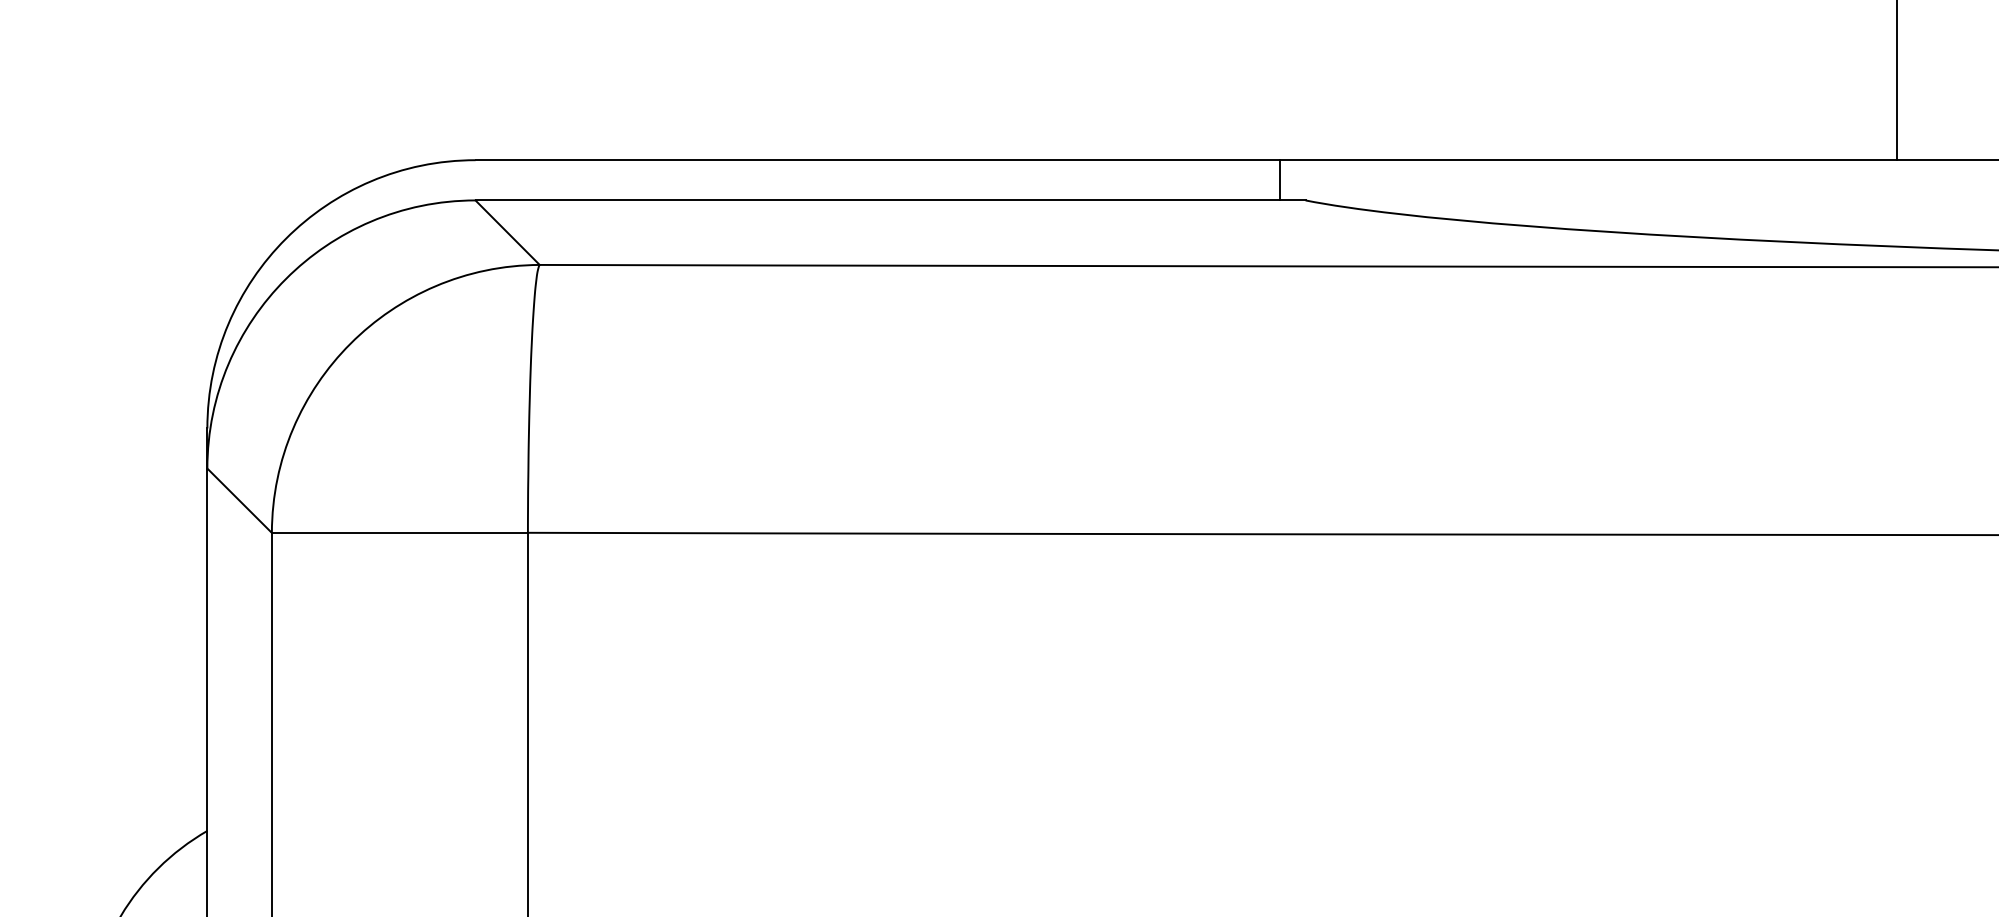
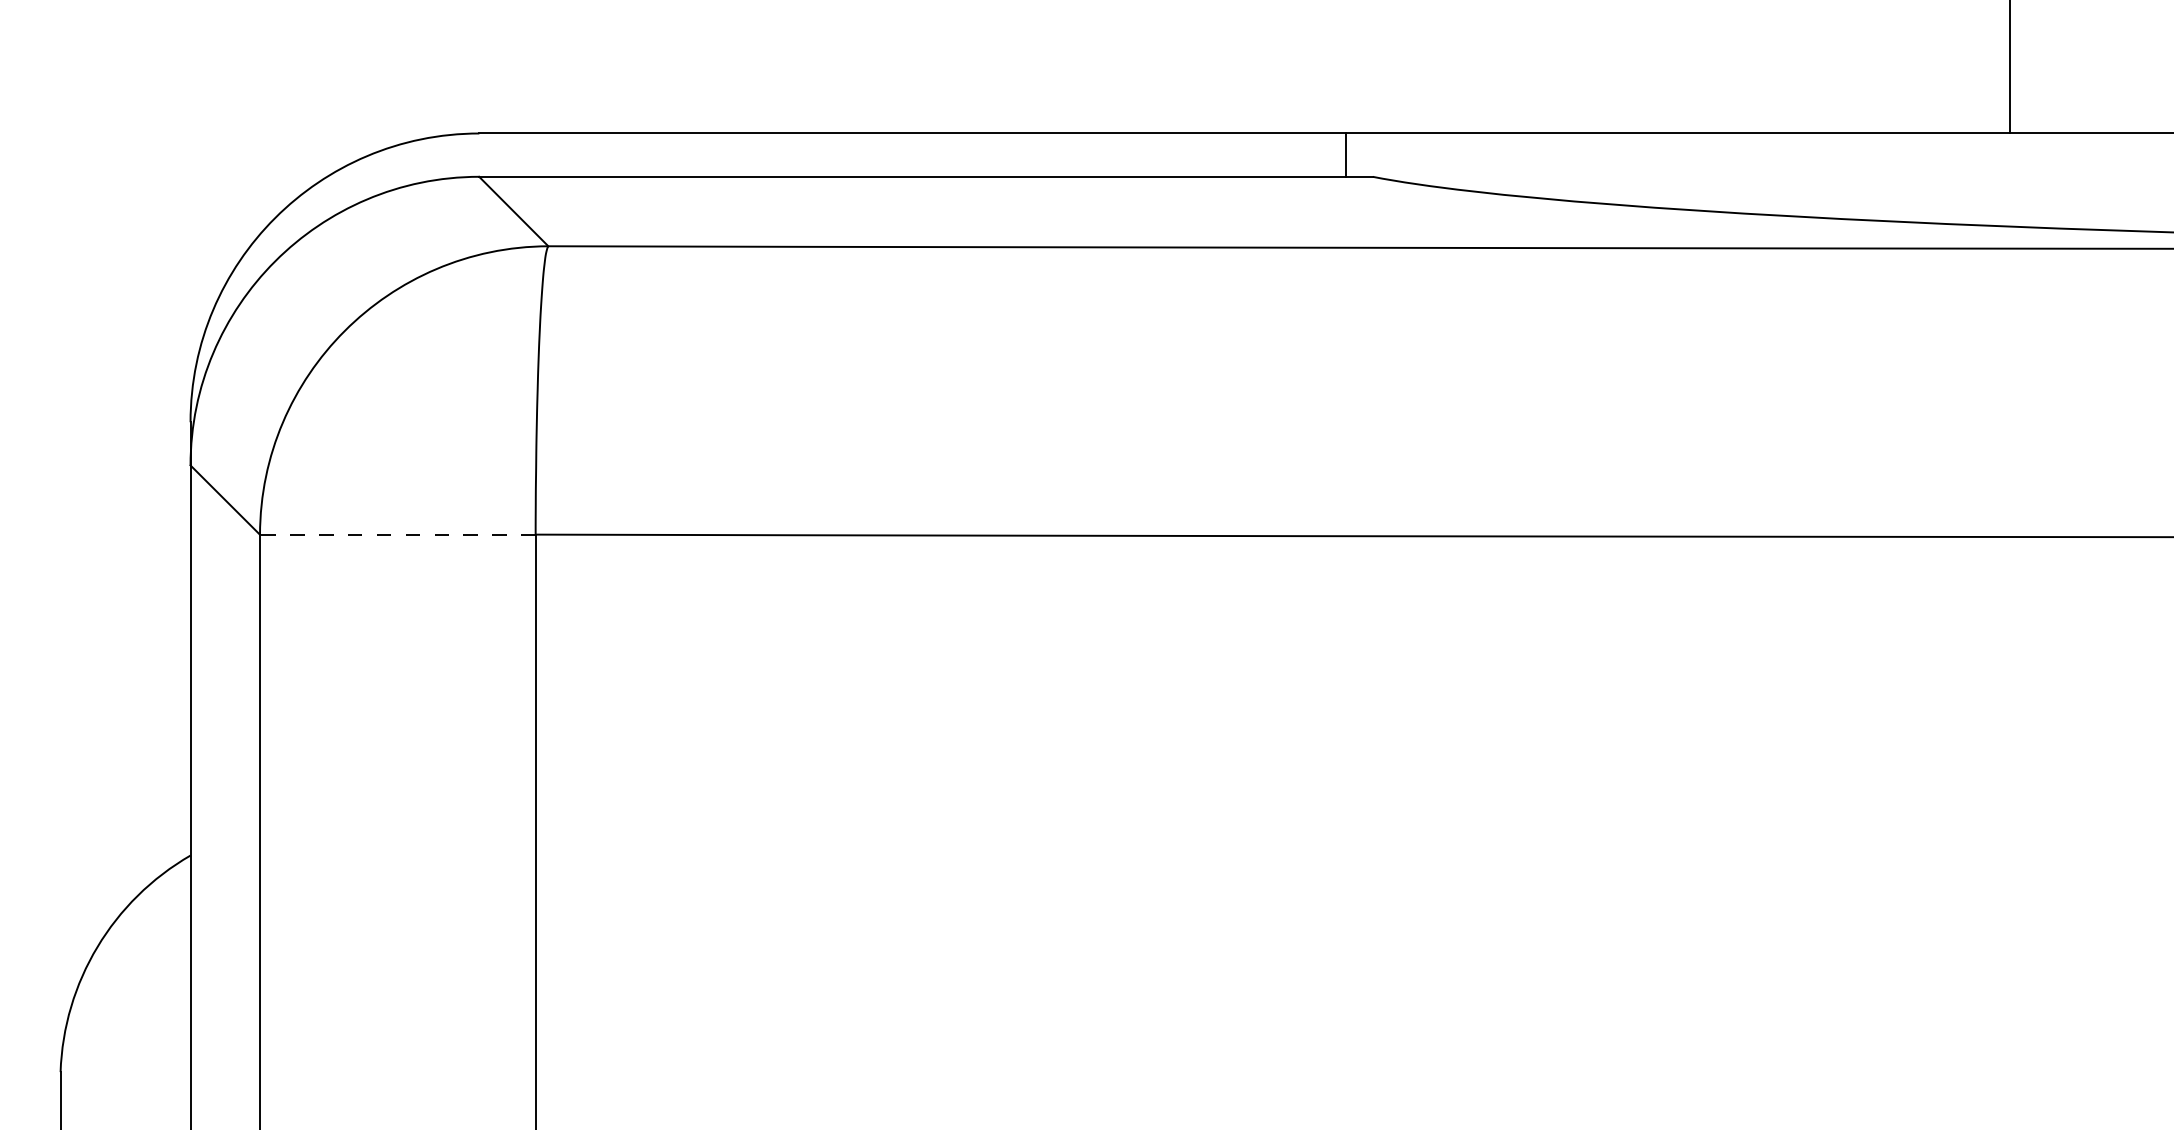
line: (399, 532) -> (397, 534), solid -> dashed

